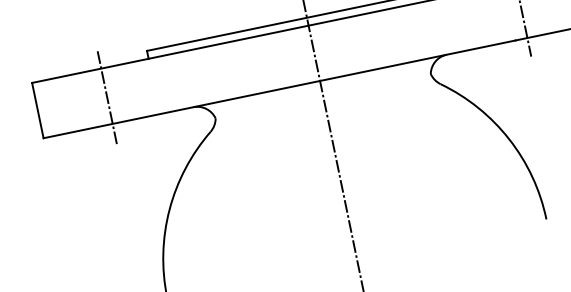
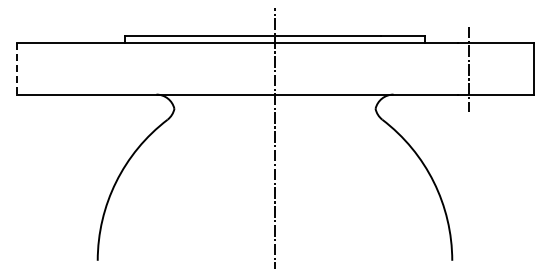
line: (107, 98) -> (81, 70), removed
line: (37, 110) -> (16, 68), solid -> dashed

